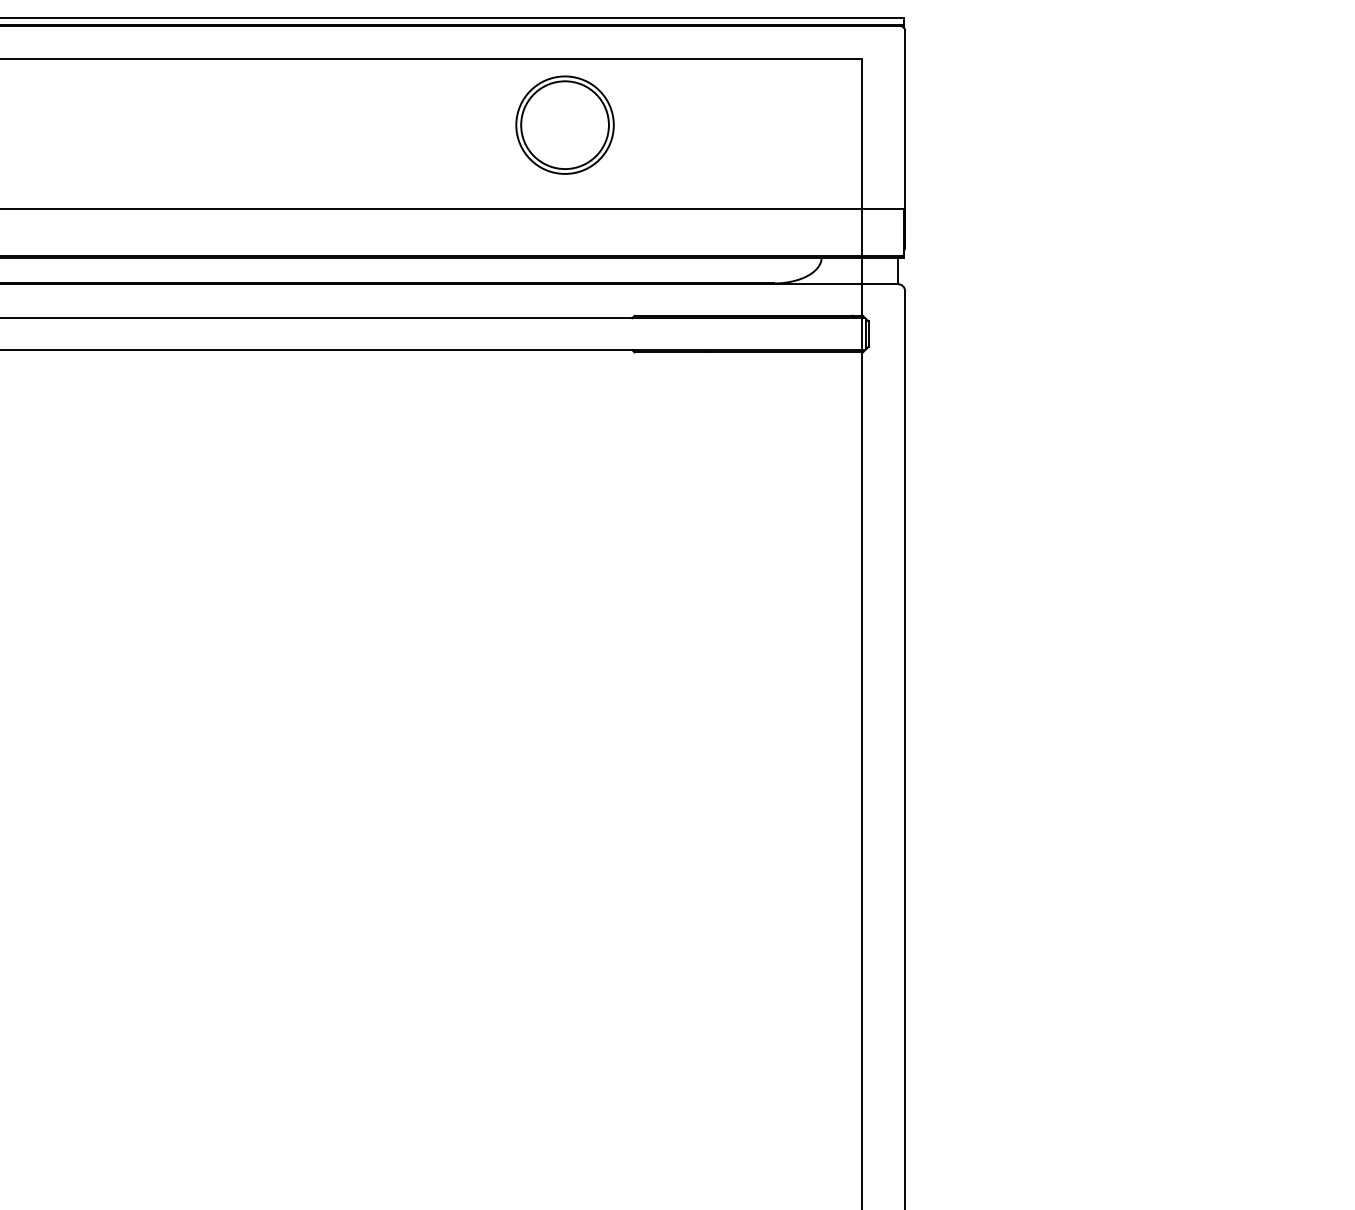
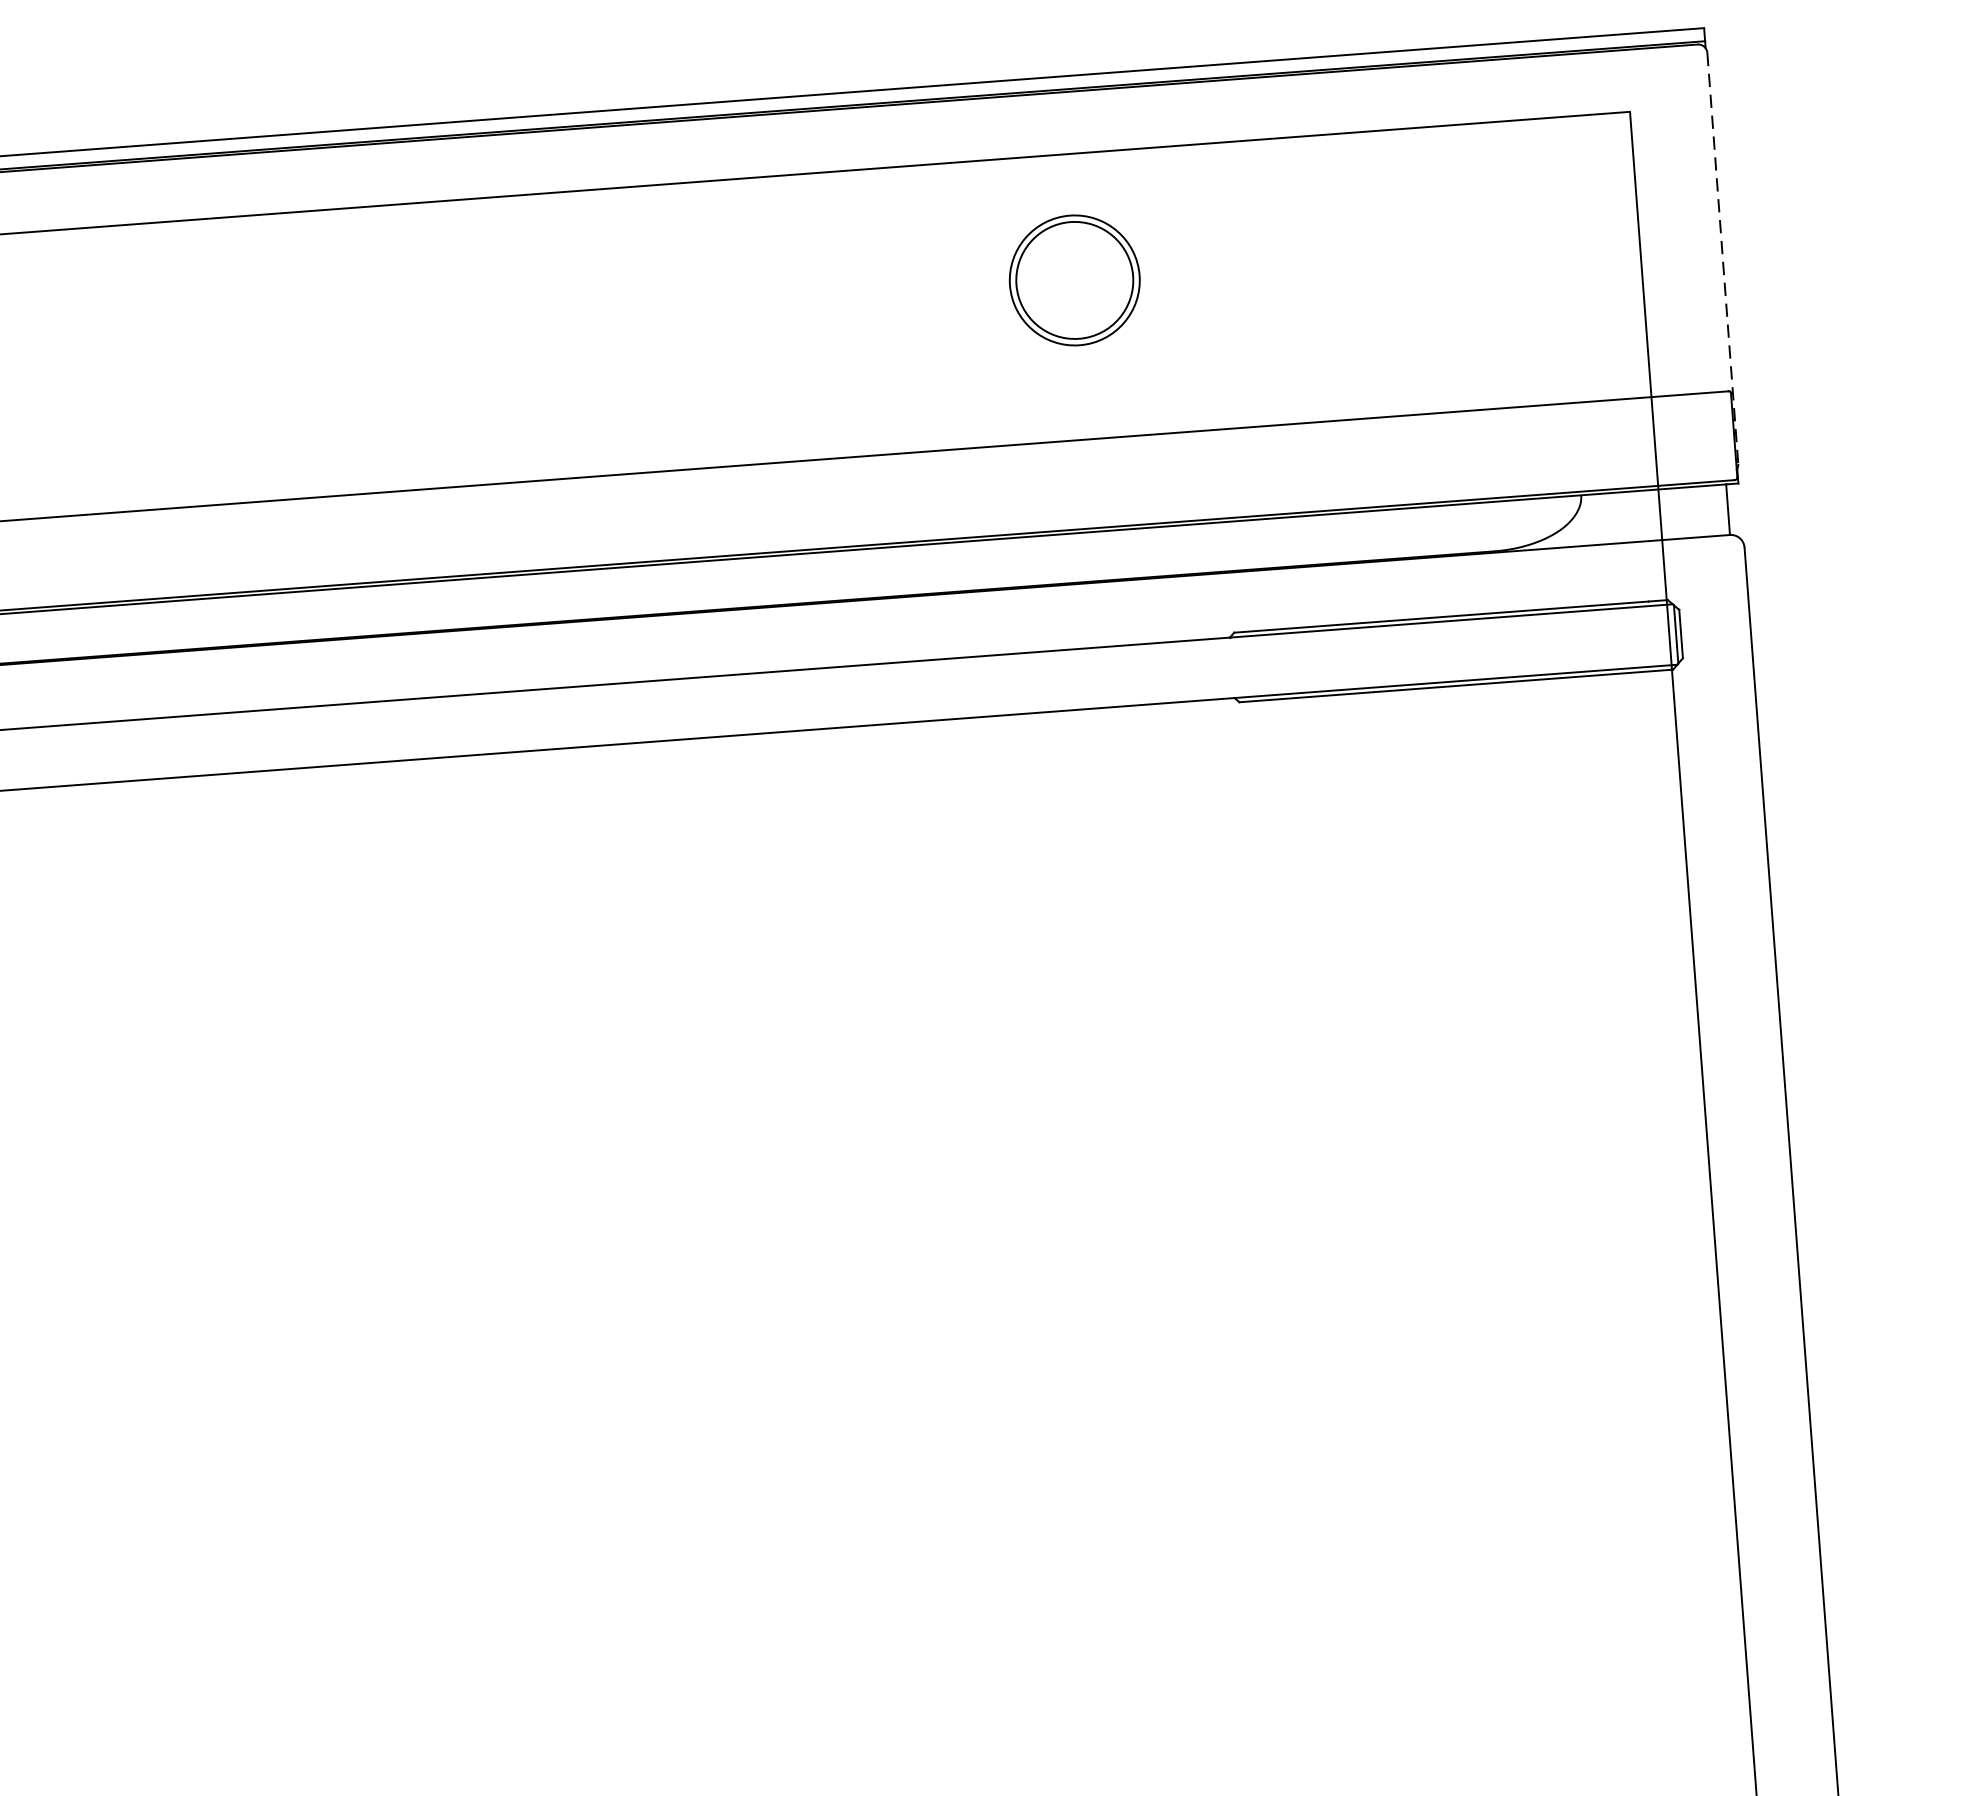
part: (564, 124) -> (1073, 279), size x0.7
line: (905, 139) -> (1723, 259), solid -> dashed

